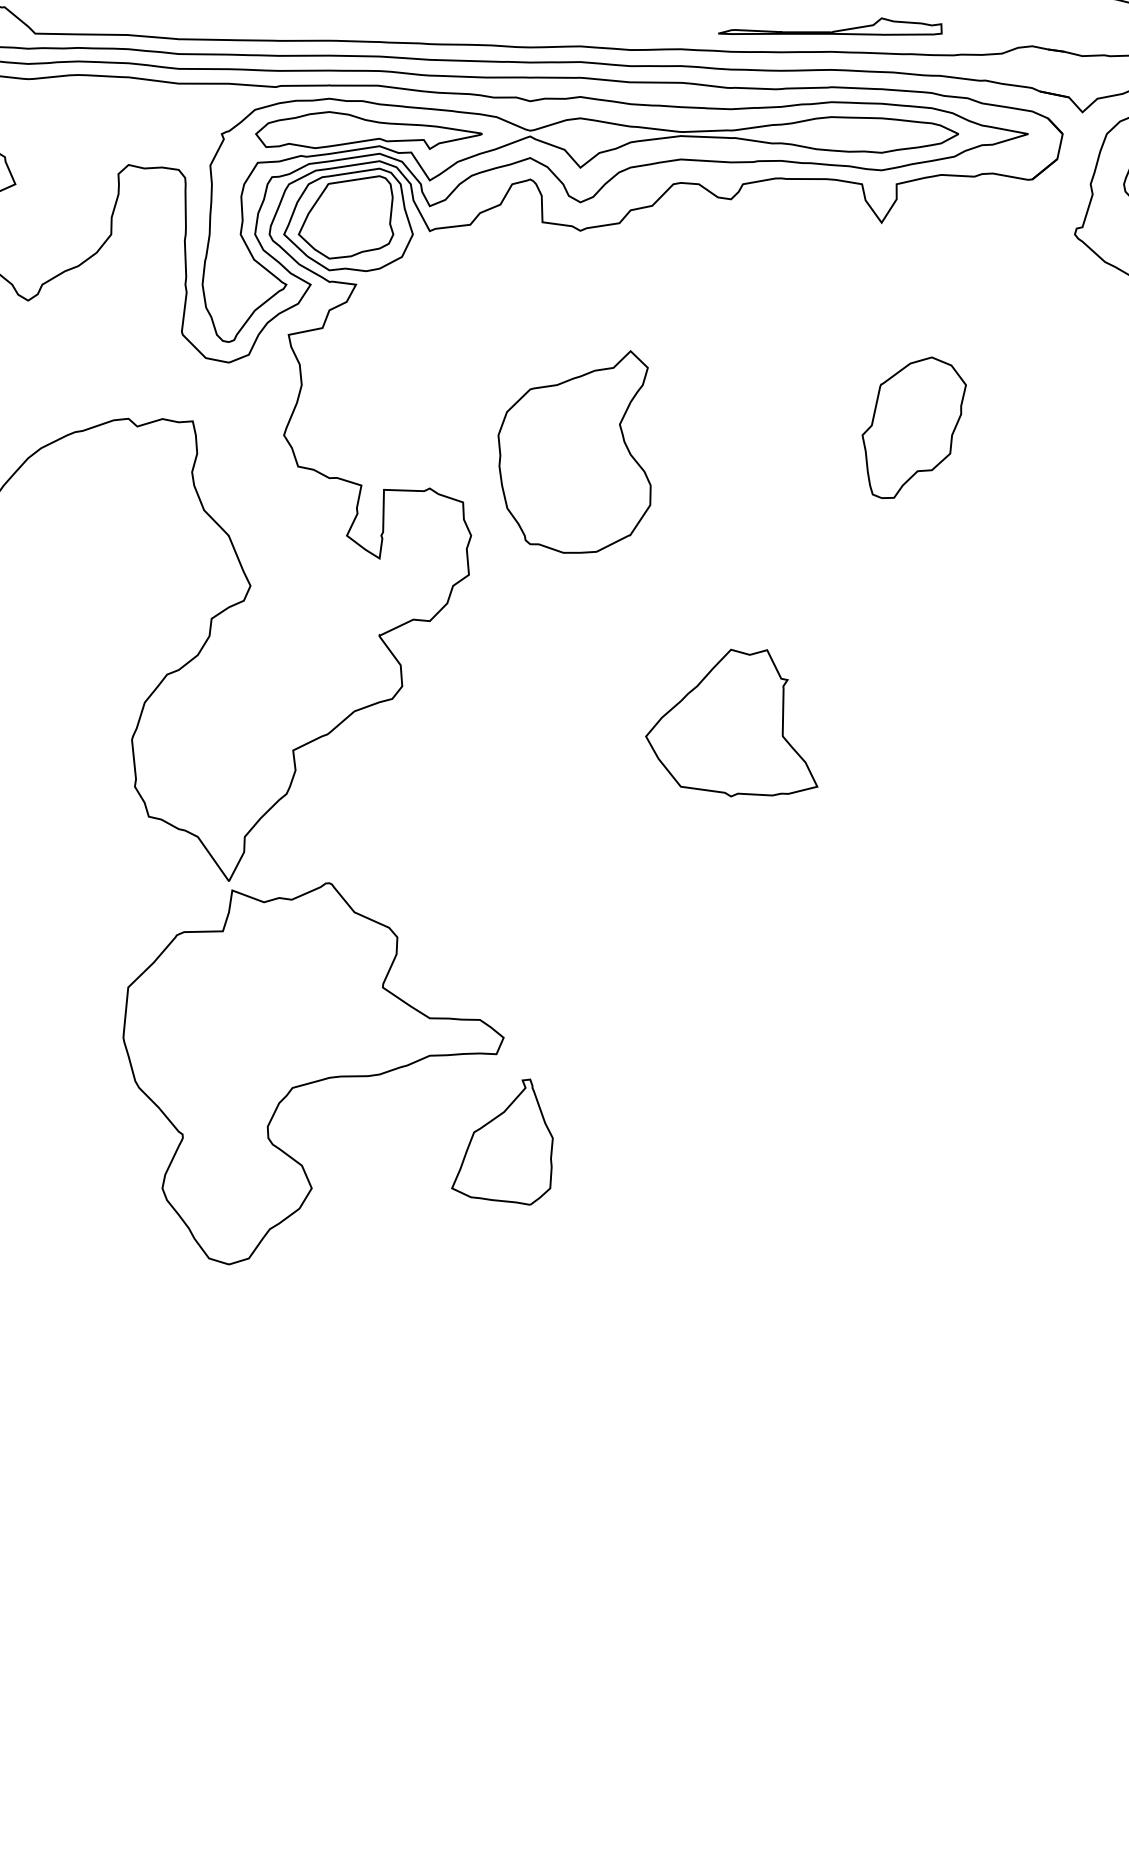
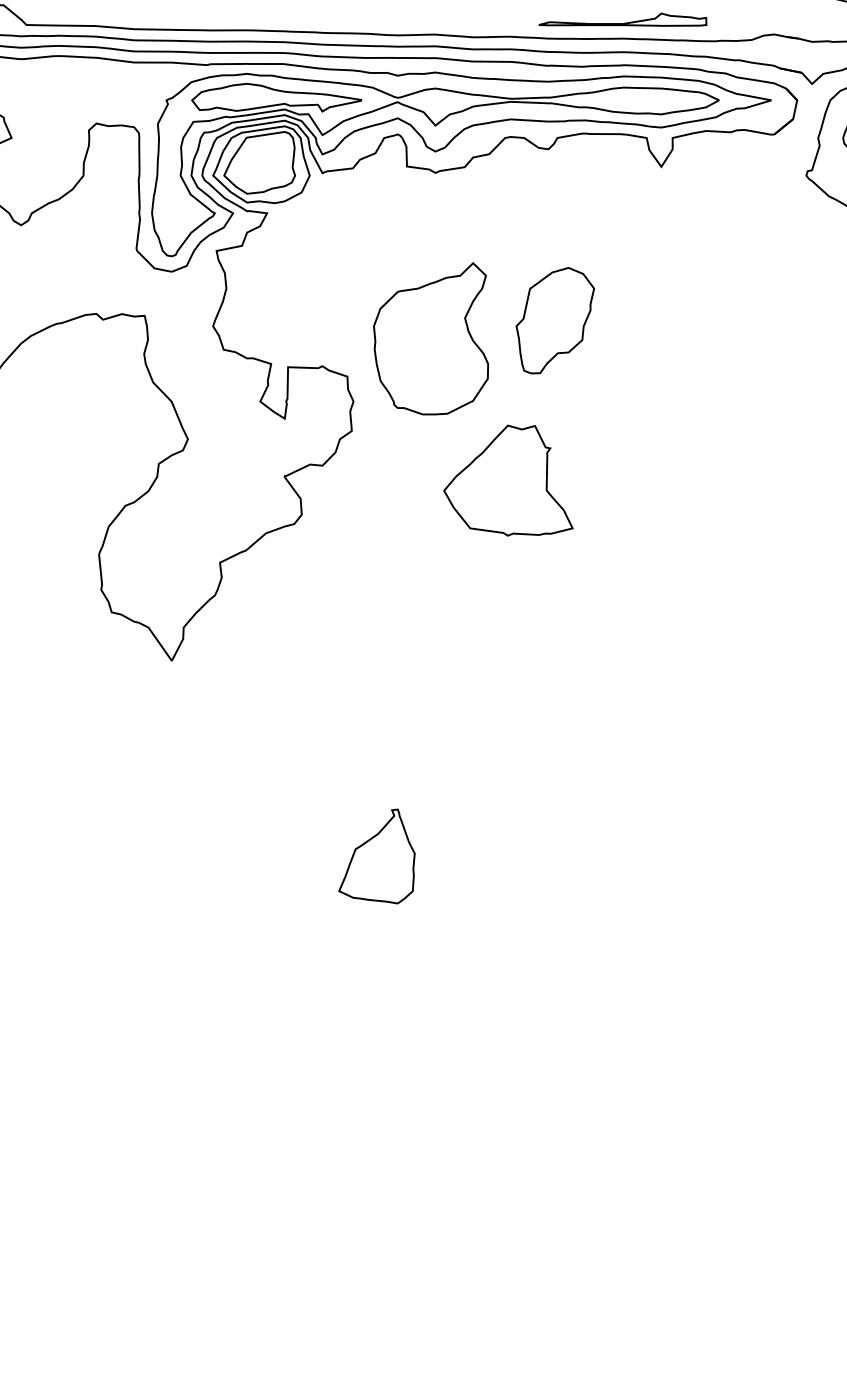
part: (913, 427) -> (554, 320), moved
part: (731, 722) -> (508, 480), moved
part: (313, 1073) -> (235, 805), removed

